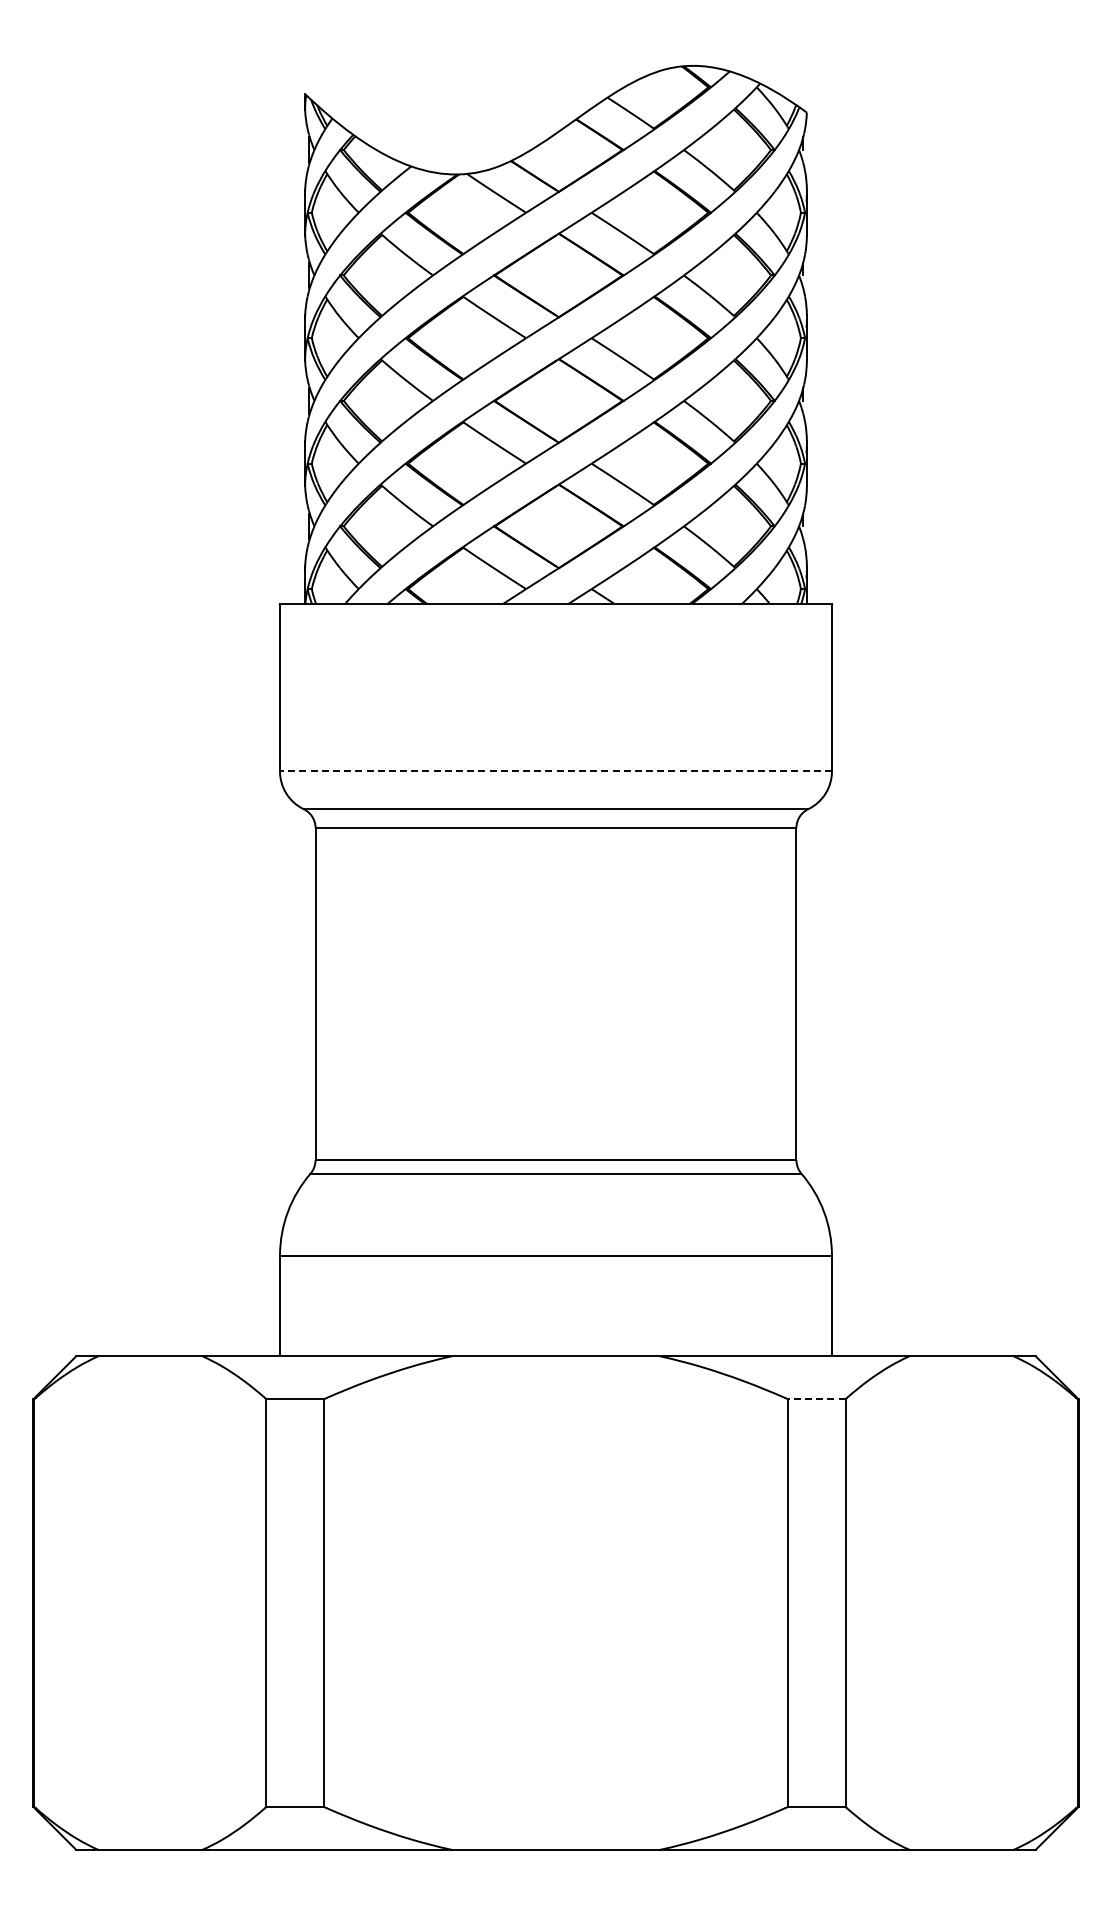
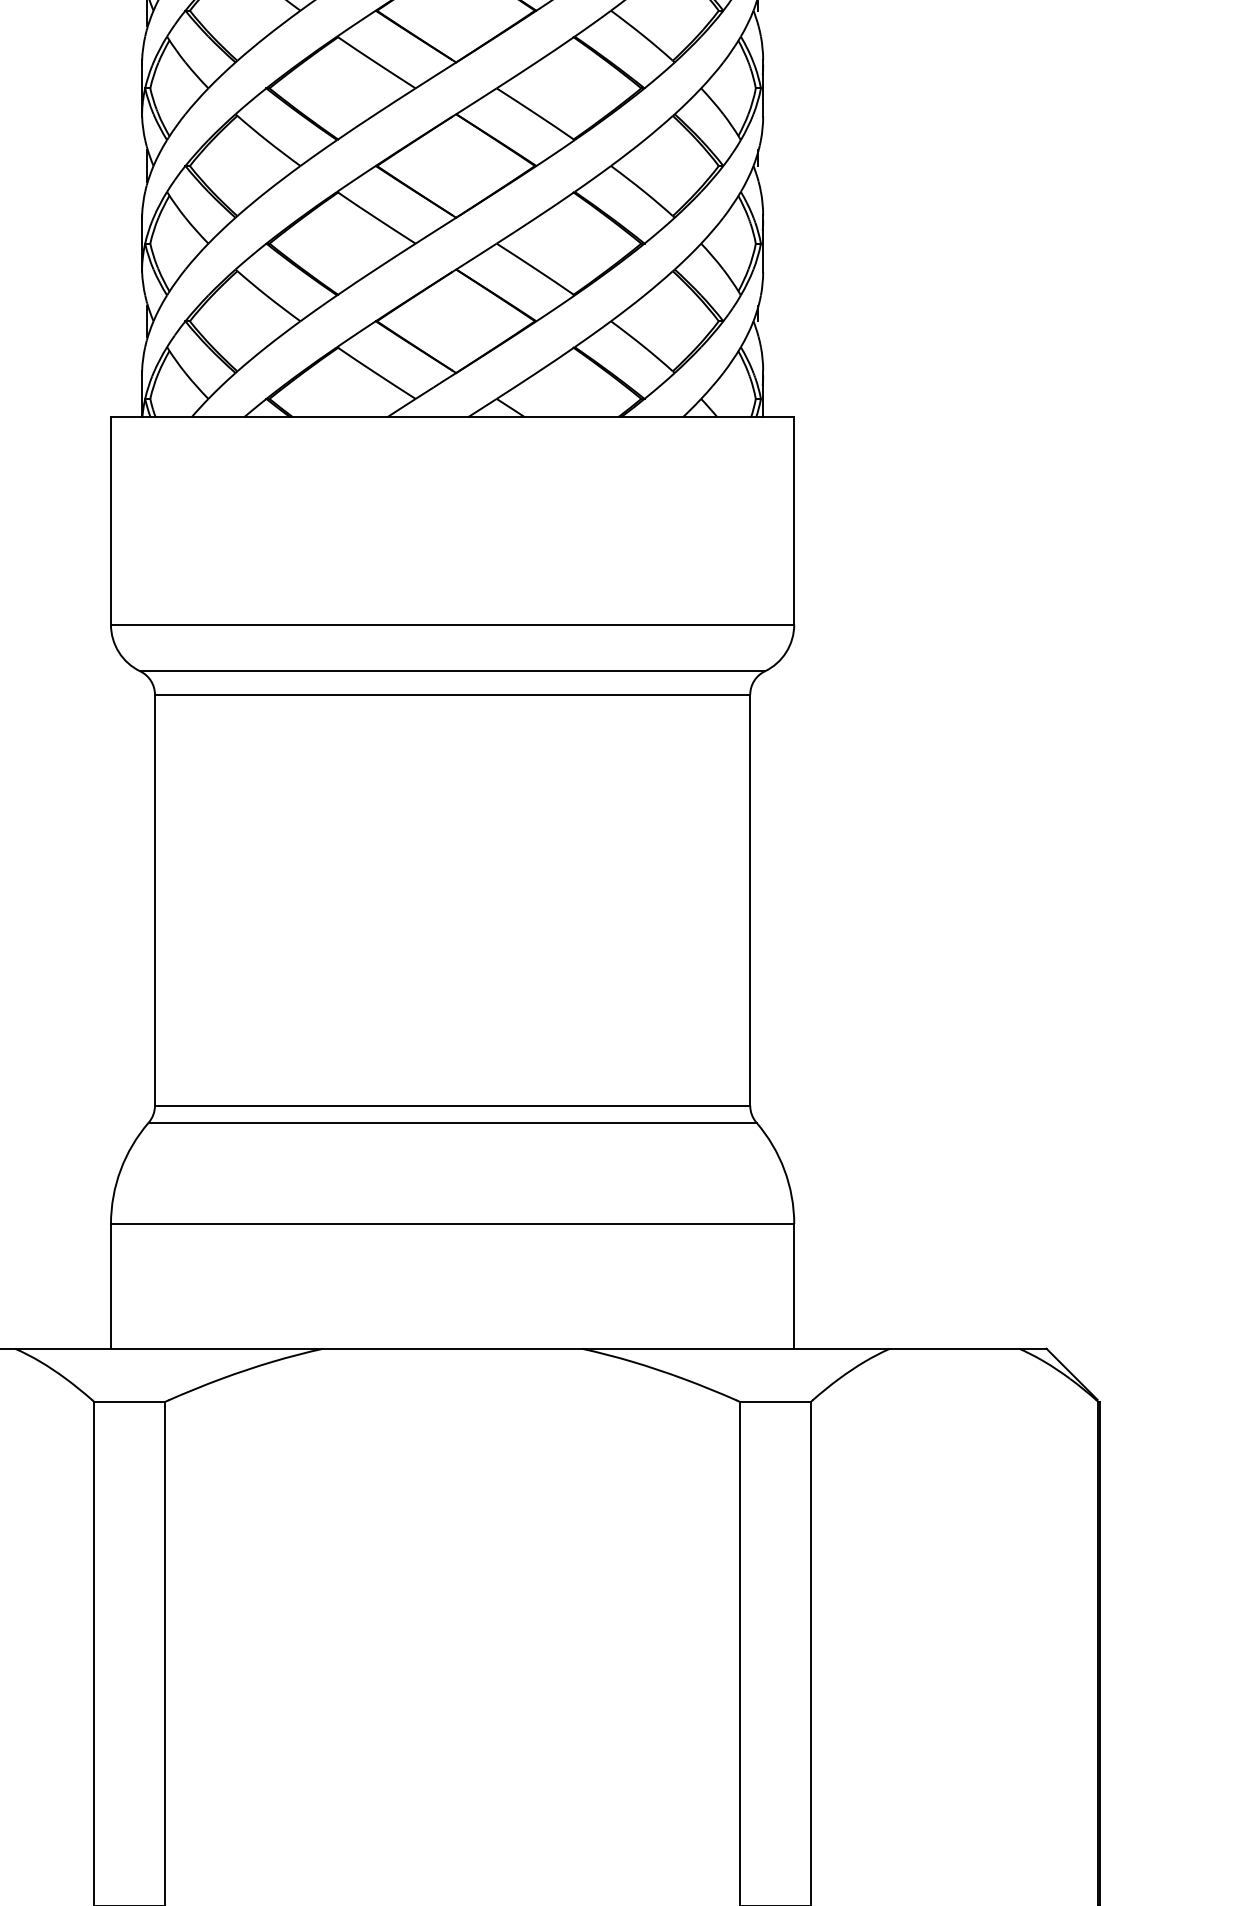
line: (556, 771) -> (453, 624), dashed -> solid
line: (816, 1399) -> (775, 1402), dashed -> solid

